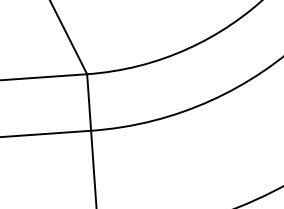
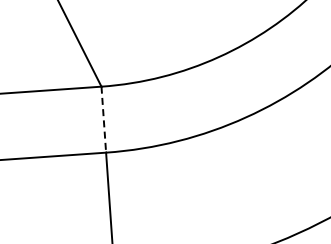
line: (88, 103) -> (103, 120), solid -> dashed

